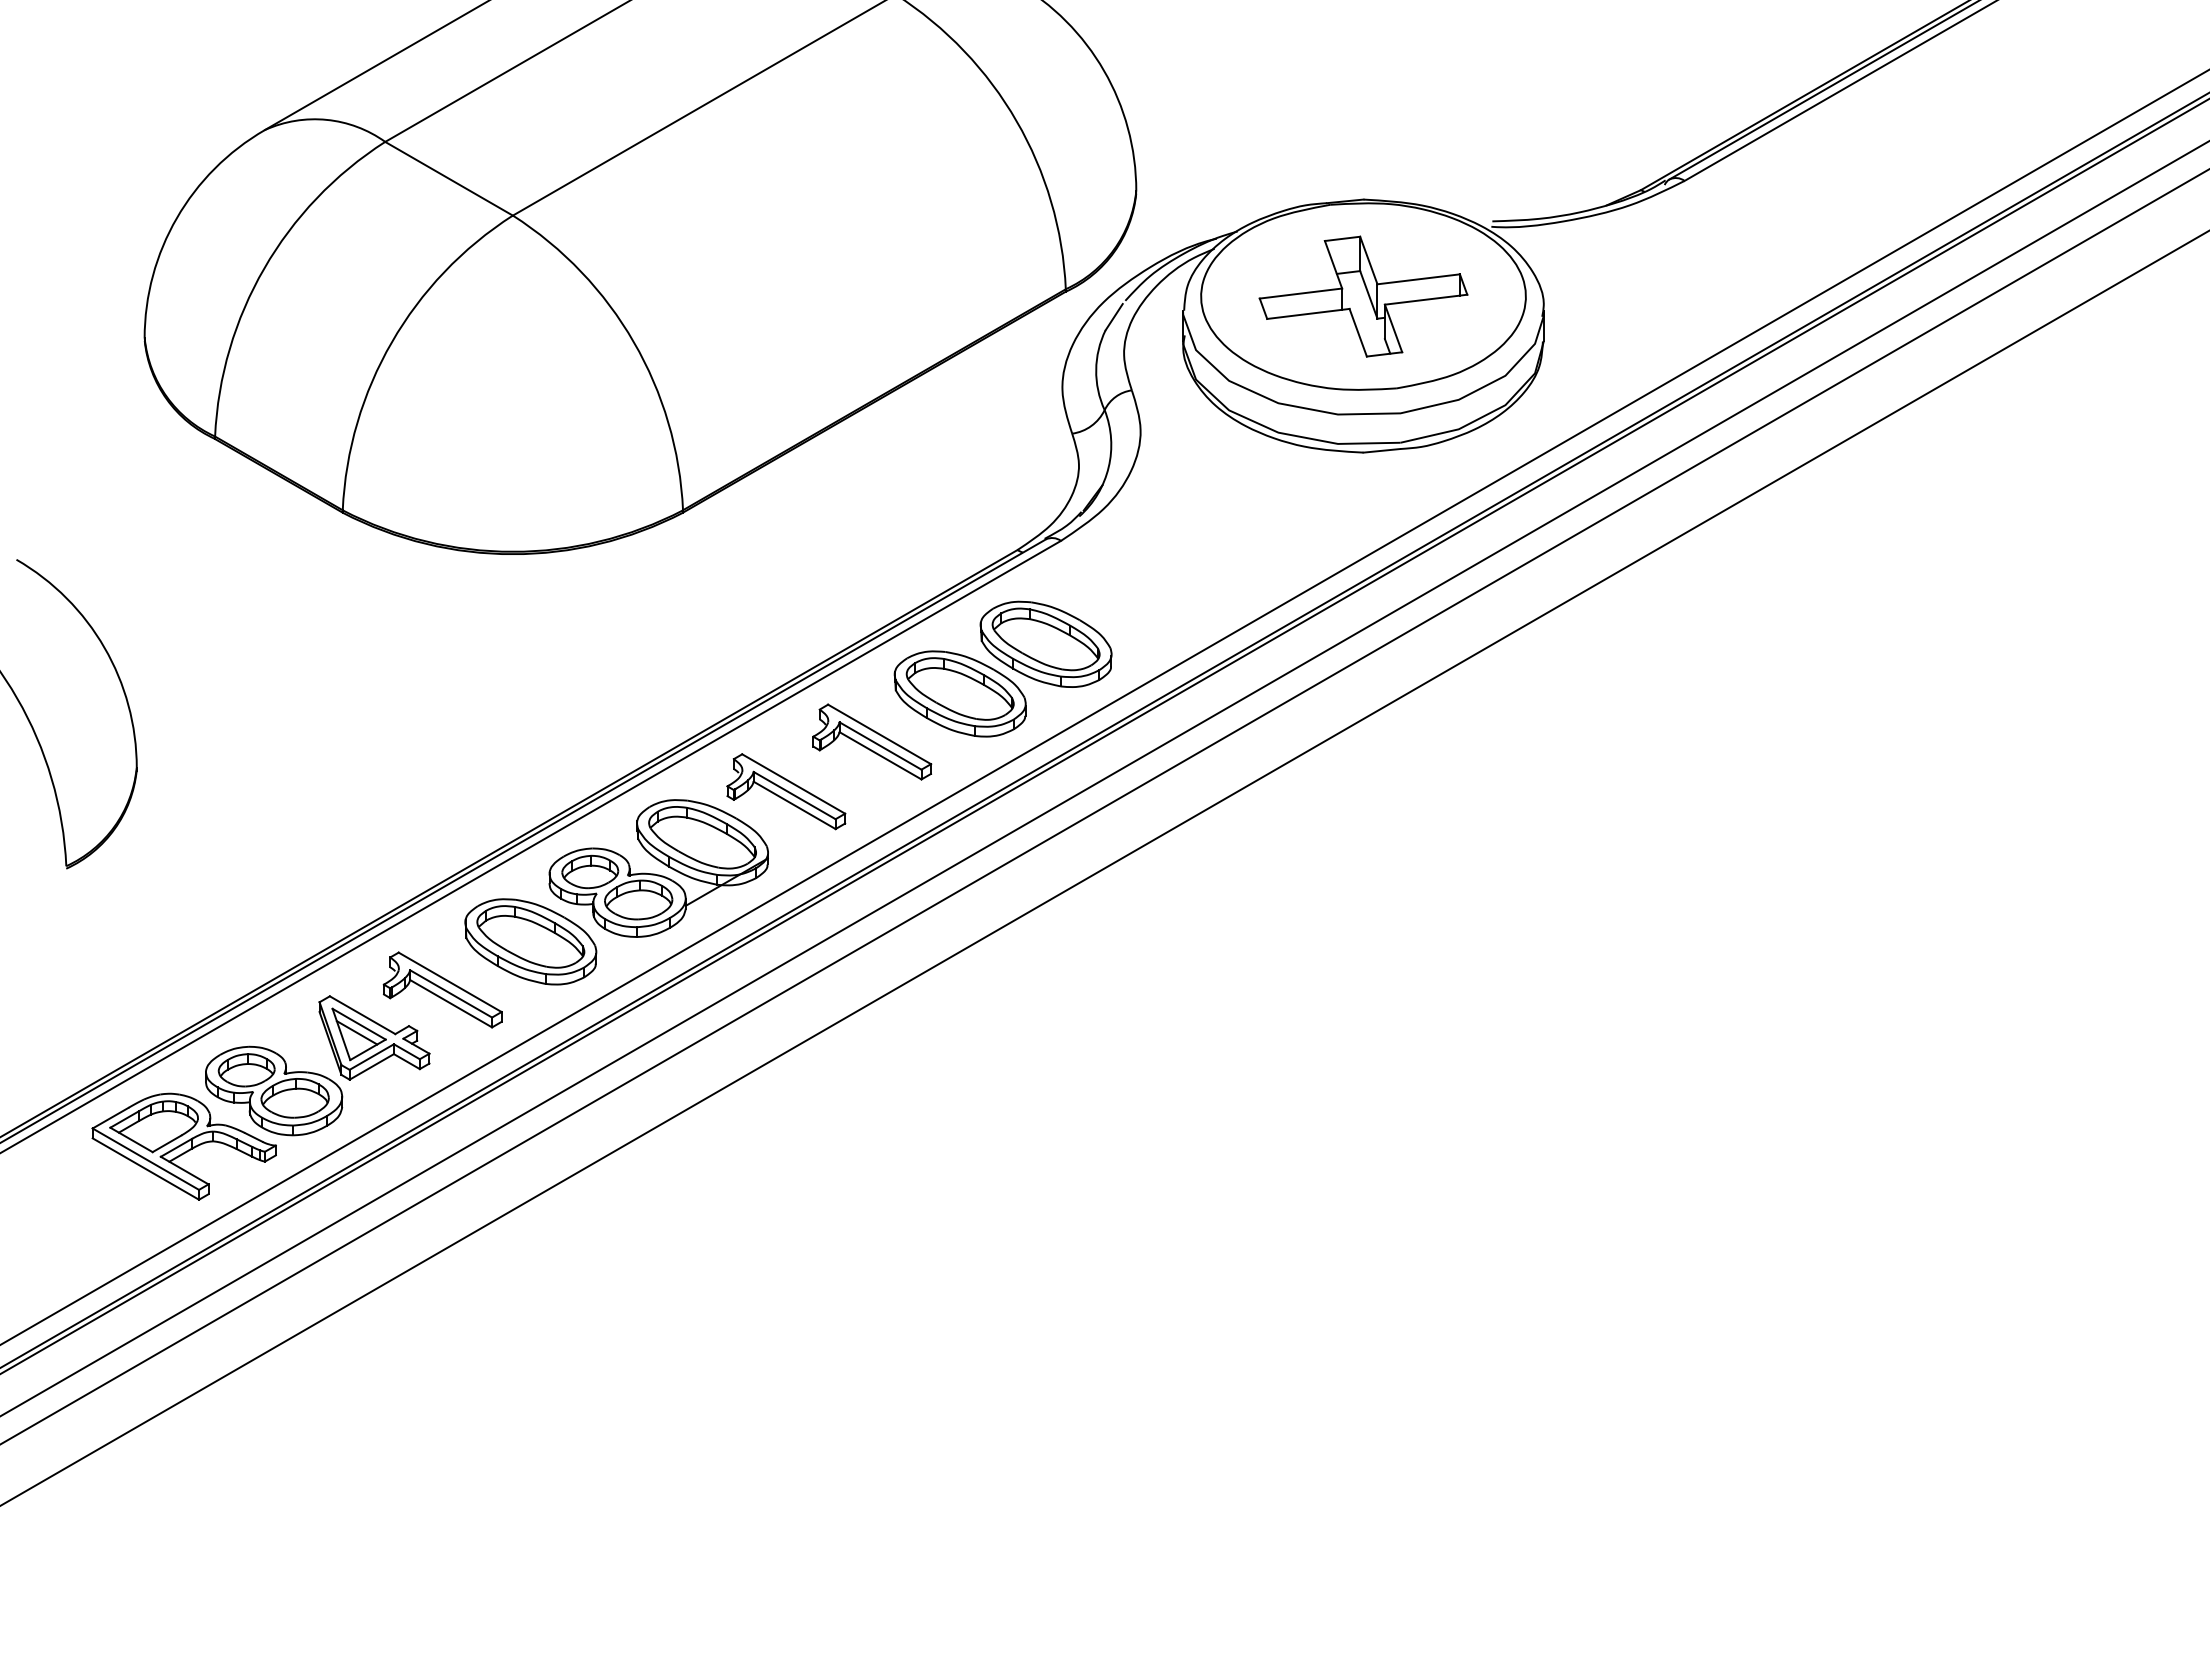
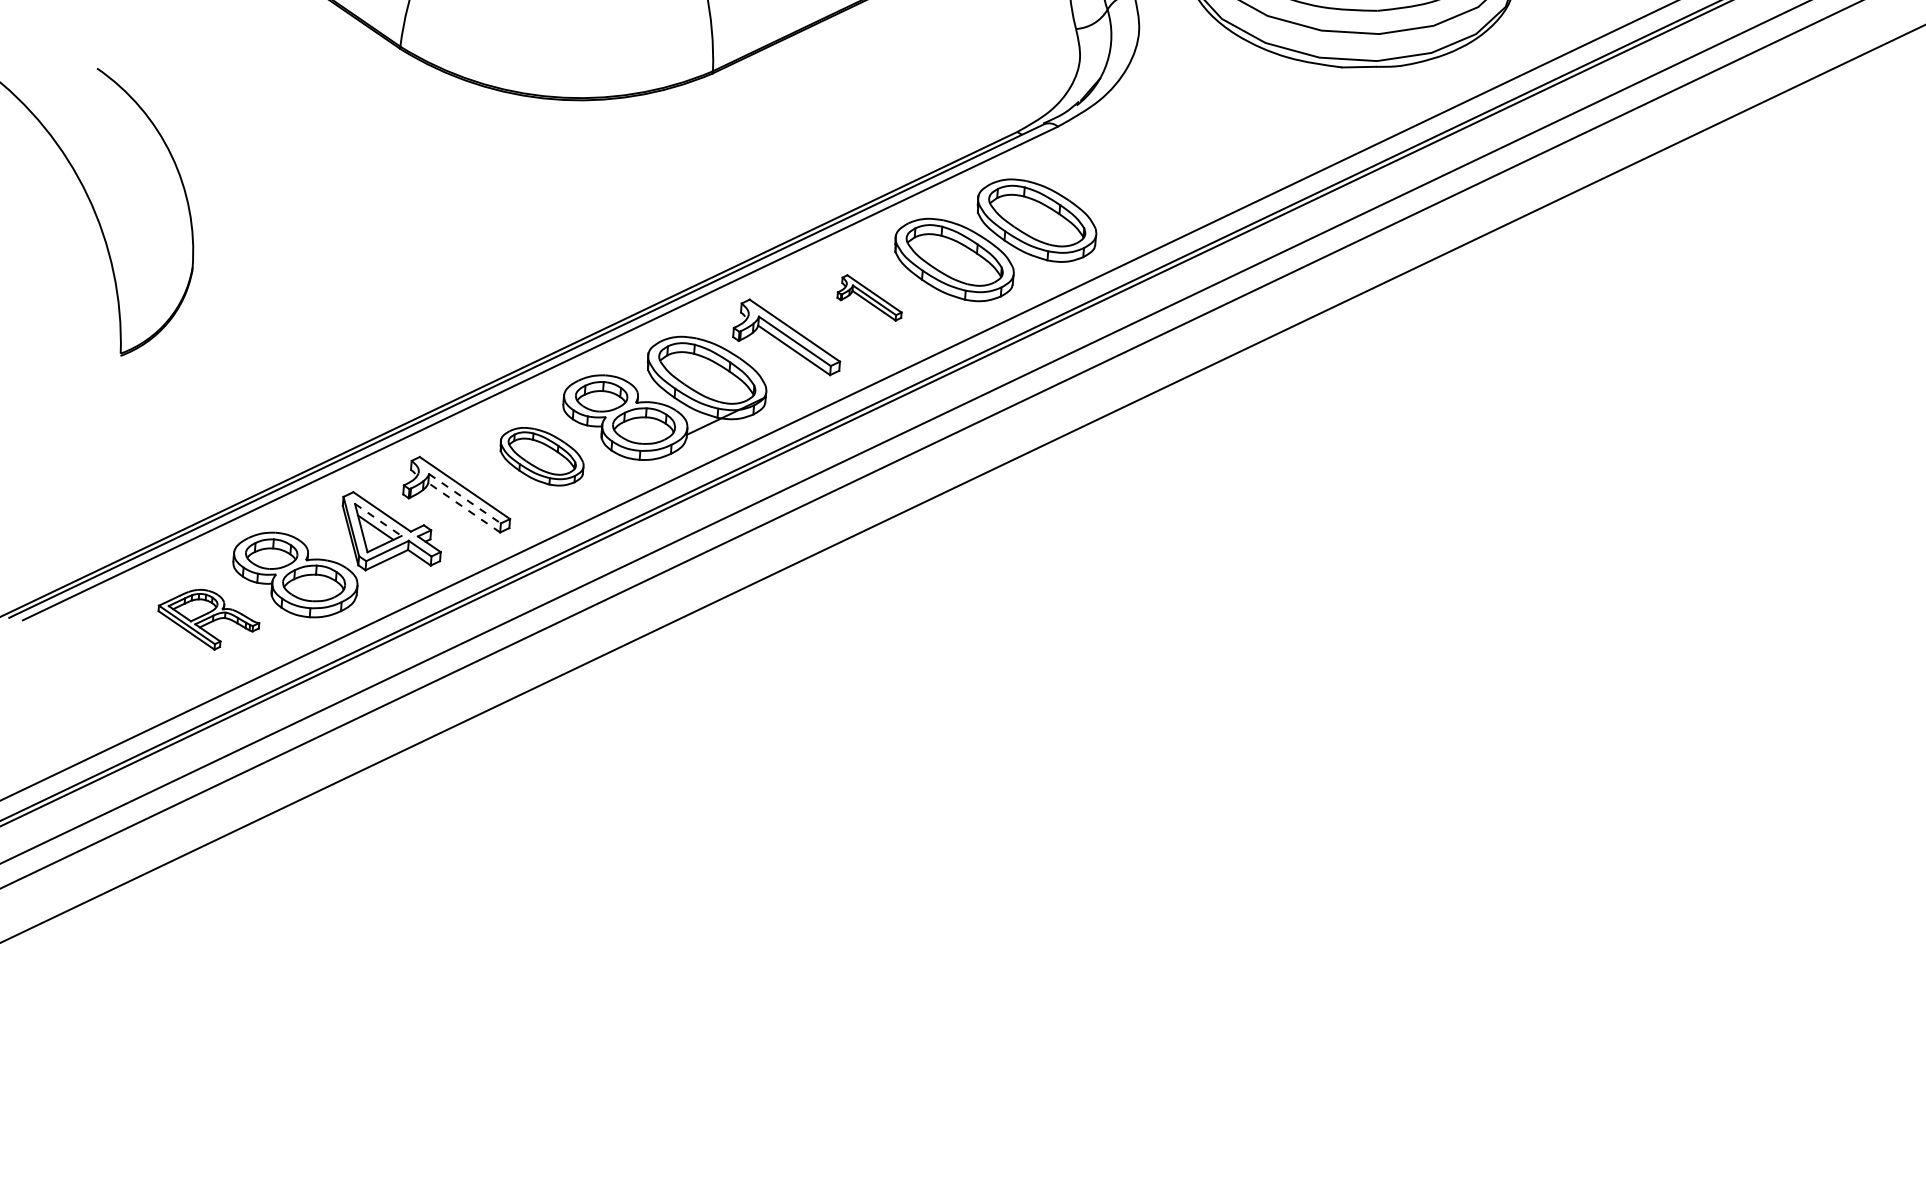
part: (872, 741) -> (870, 297), size x0.6
part: (530, 941) -> (541, 456), size x0.7
line: (451, 994) -> (465, 499), solid -> dashed
line: (450, 1003) -> (463, 507), solid -> dashed
line: (359, 1024) -> (378, 520), solid -> dashed
part: (183, 1146) -> (208, 619), size x0.6

